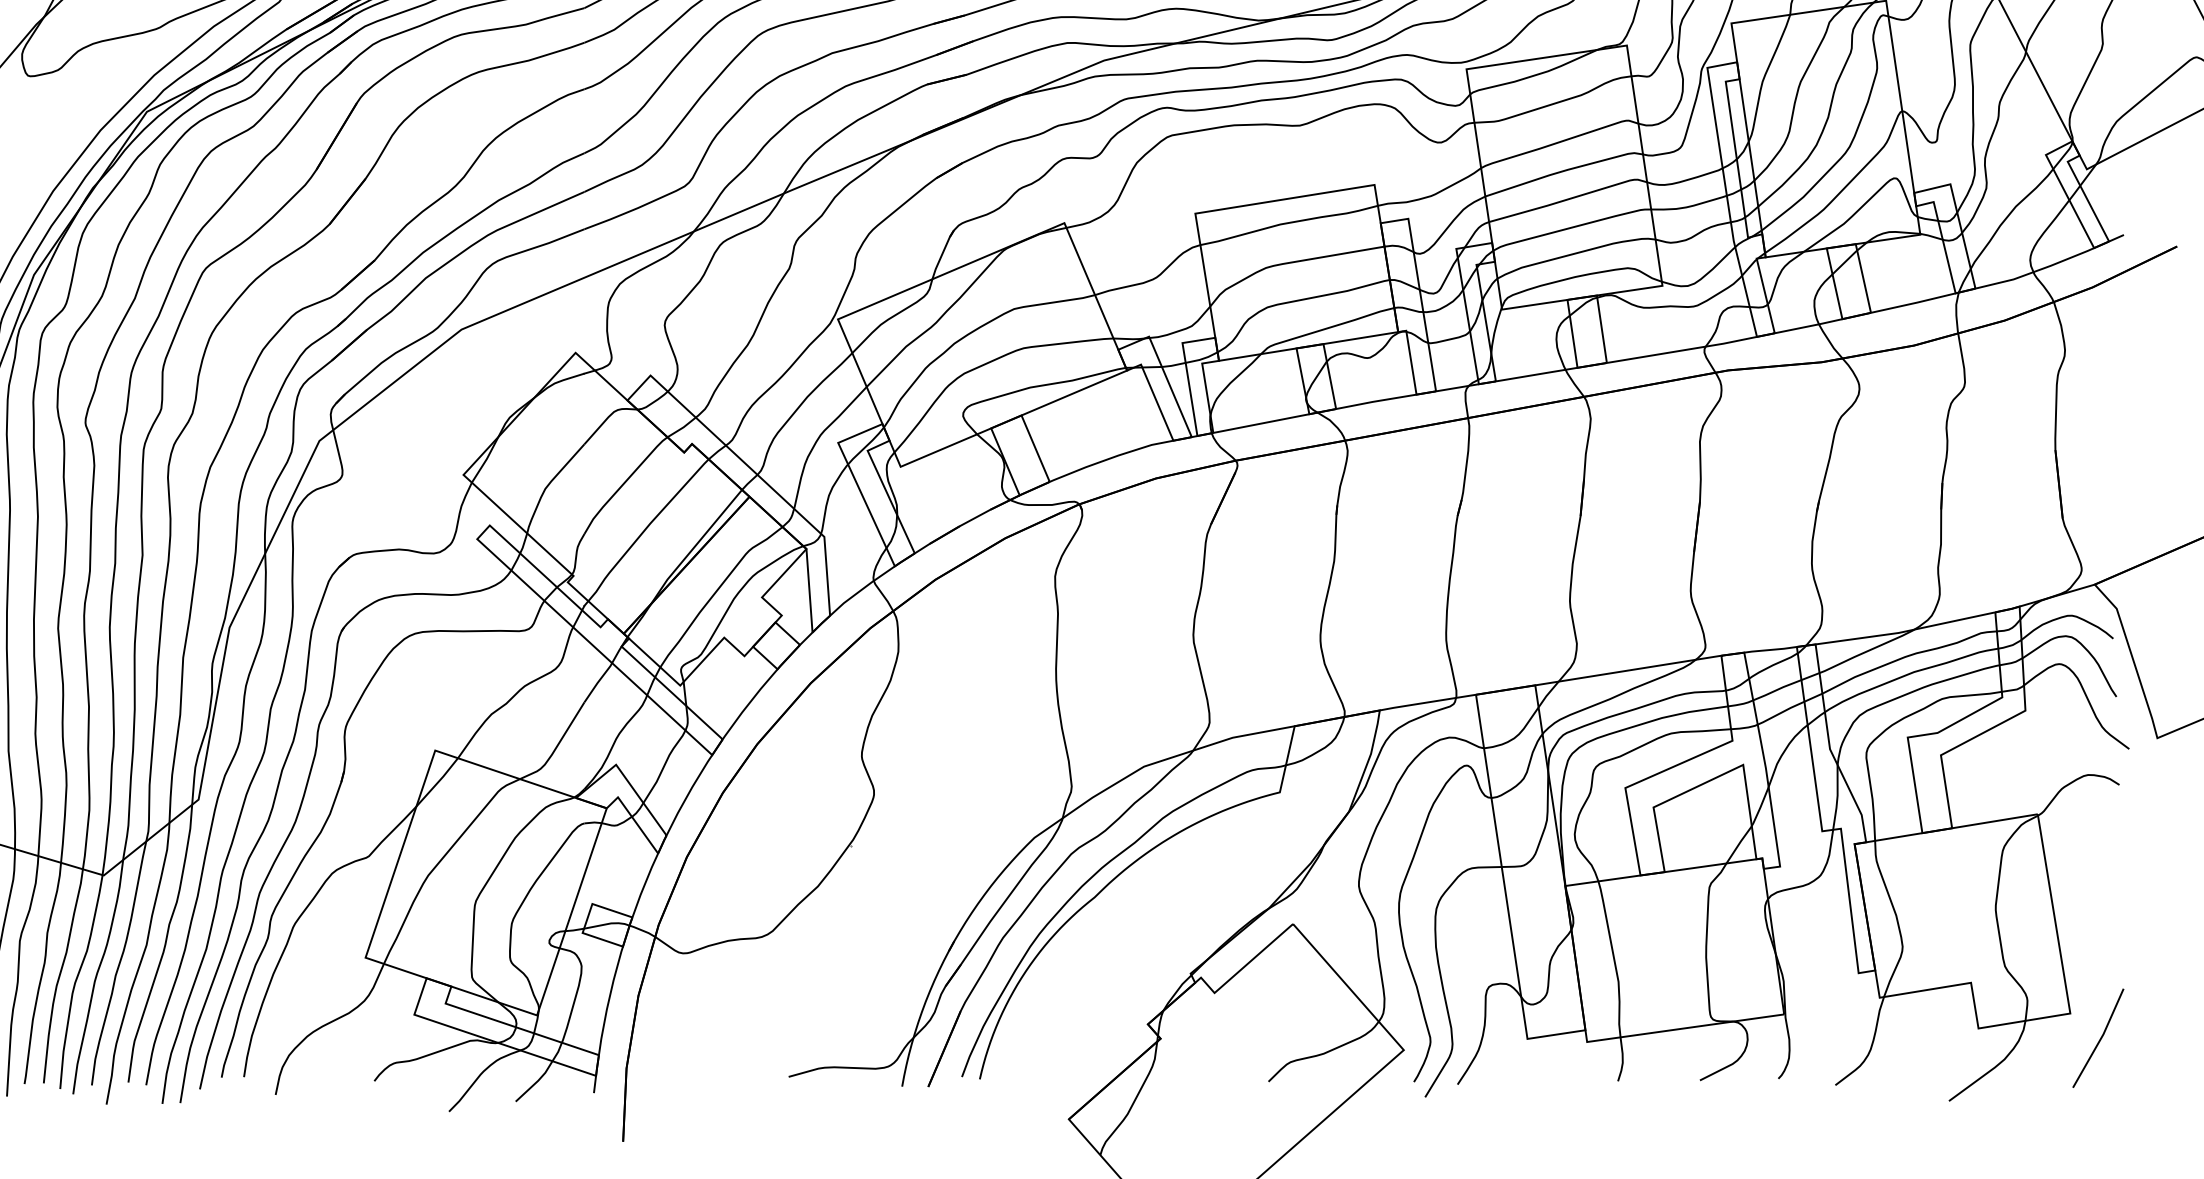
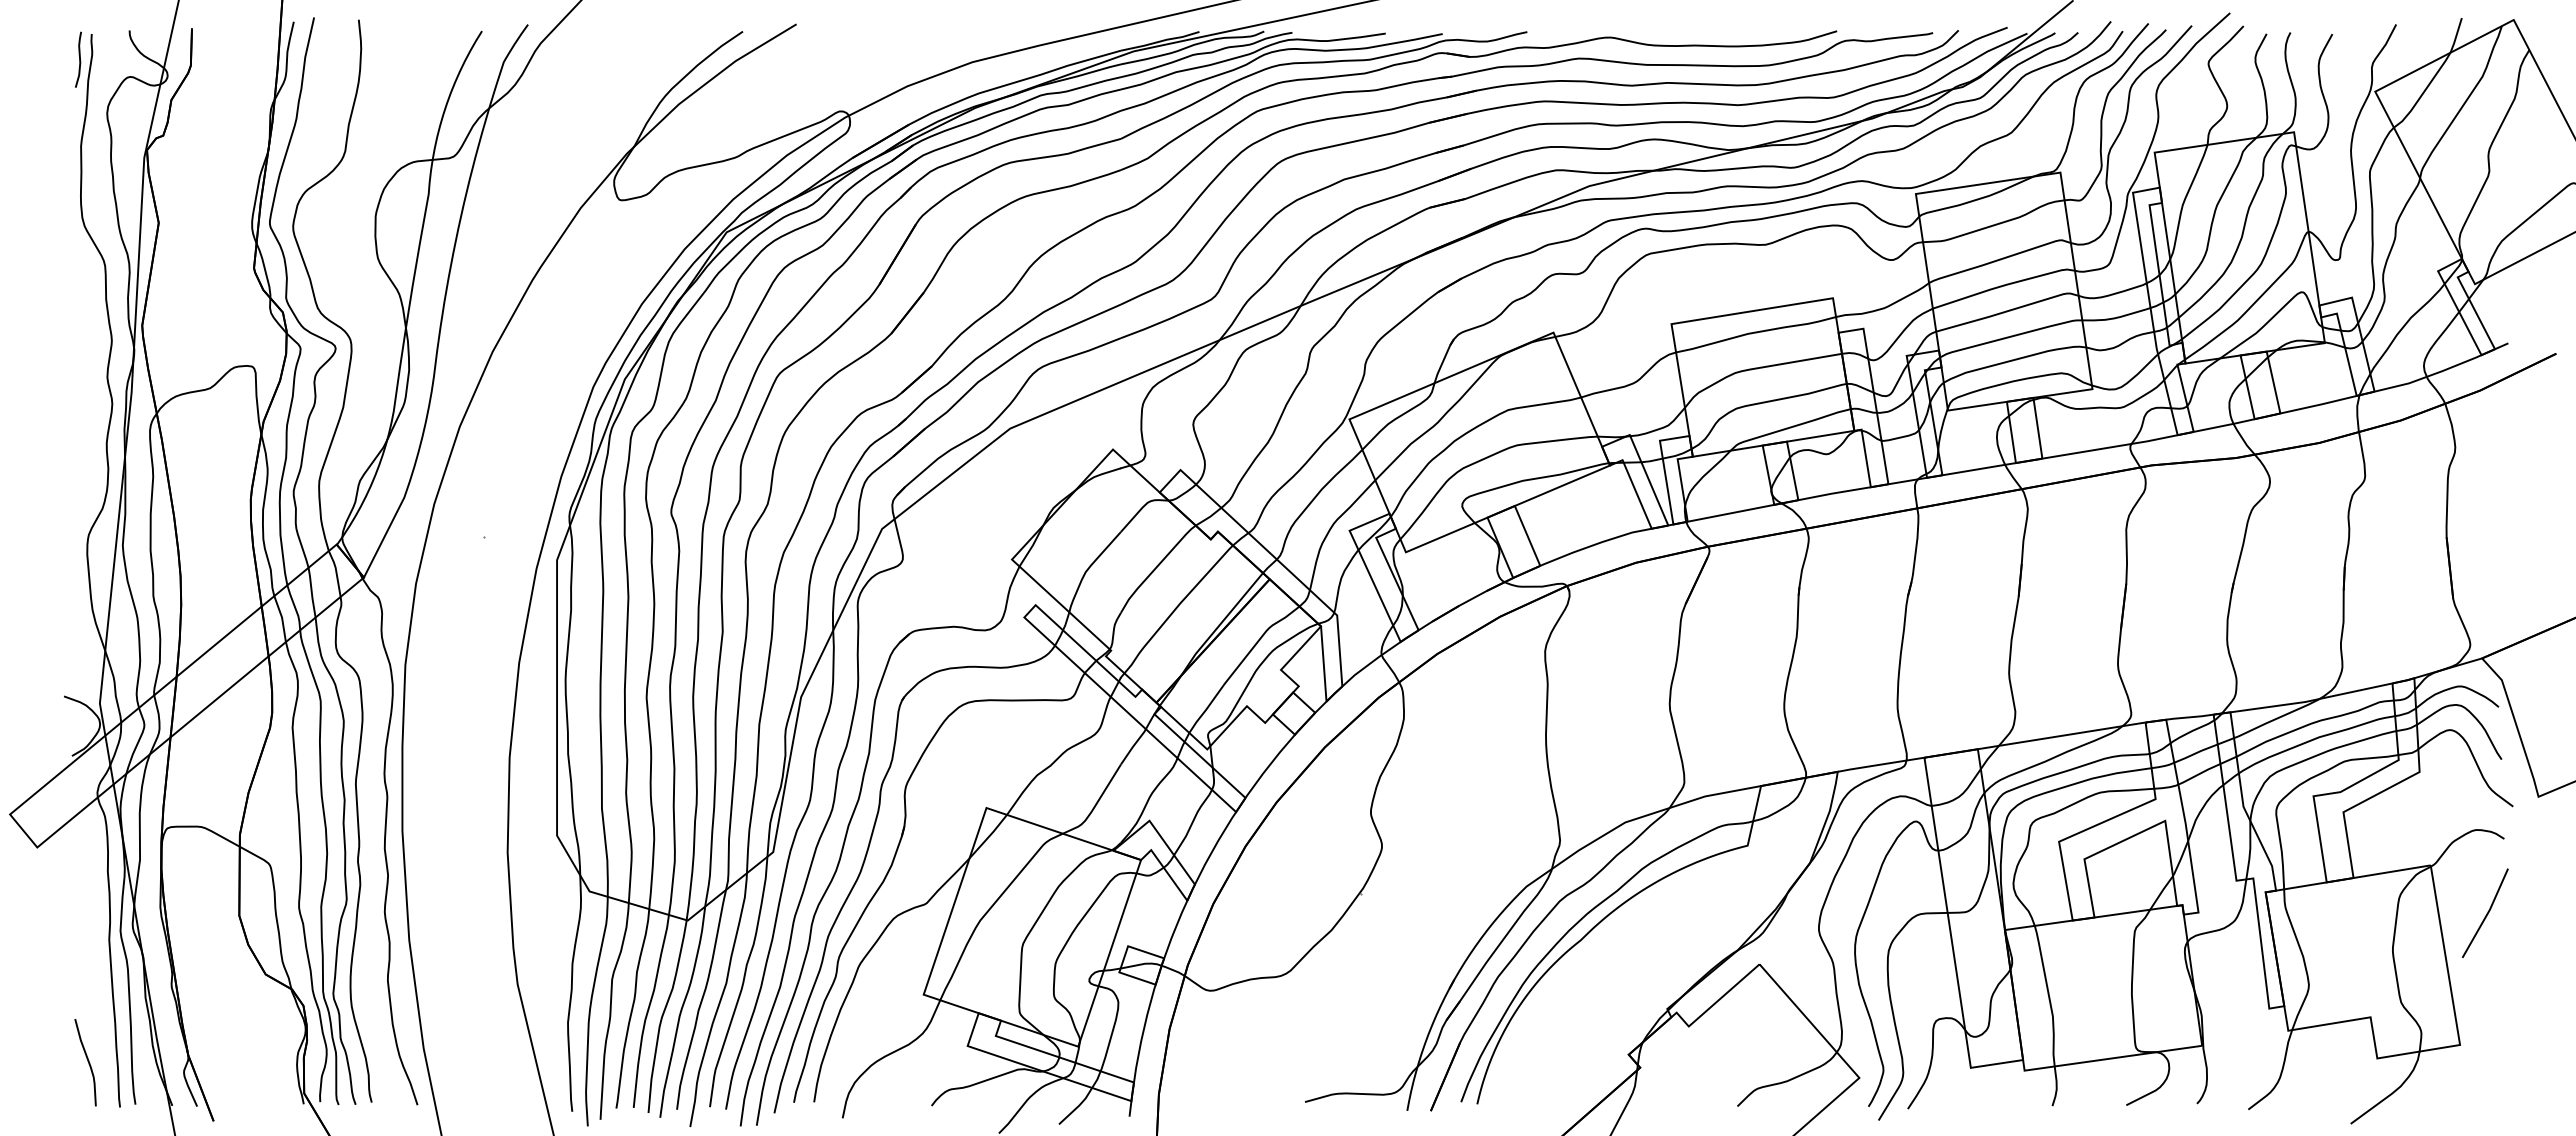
line: (2099, 1038) -> (2486, 913), moved

